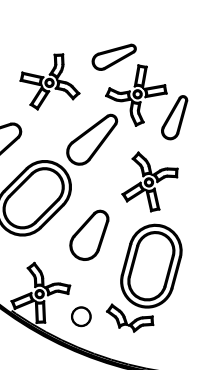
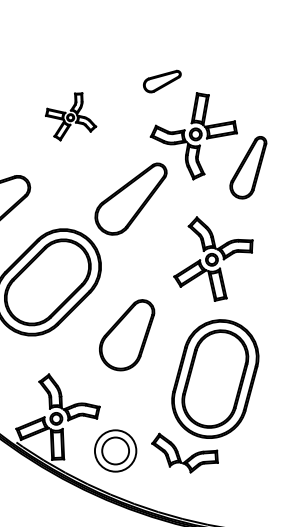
part: (113, 56) -> (161, 80), size x0.6
part: (49, 81) -> (70, 116), size x0.6
circle: (81, 316) -> (115, 450), size x1.6

